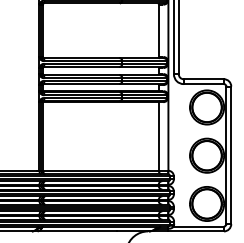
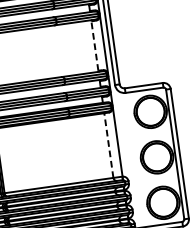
line: (158, 30) -> (94, 45), solid -> dashed
line: (158, 135) -> (108, 144), solid -> dashed

